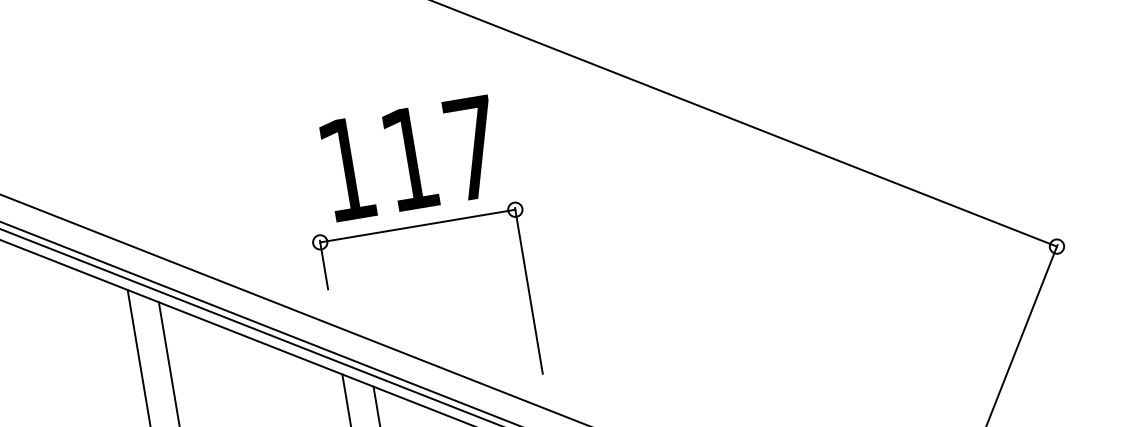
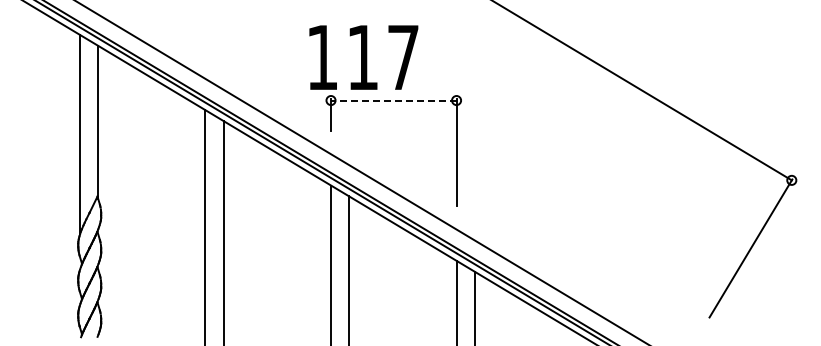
text: (410, 158) -> (363, 57), moved
line: (417, 226) -> (393, 100), solid -> dashed

